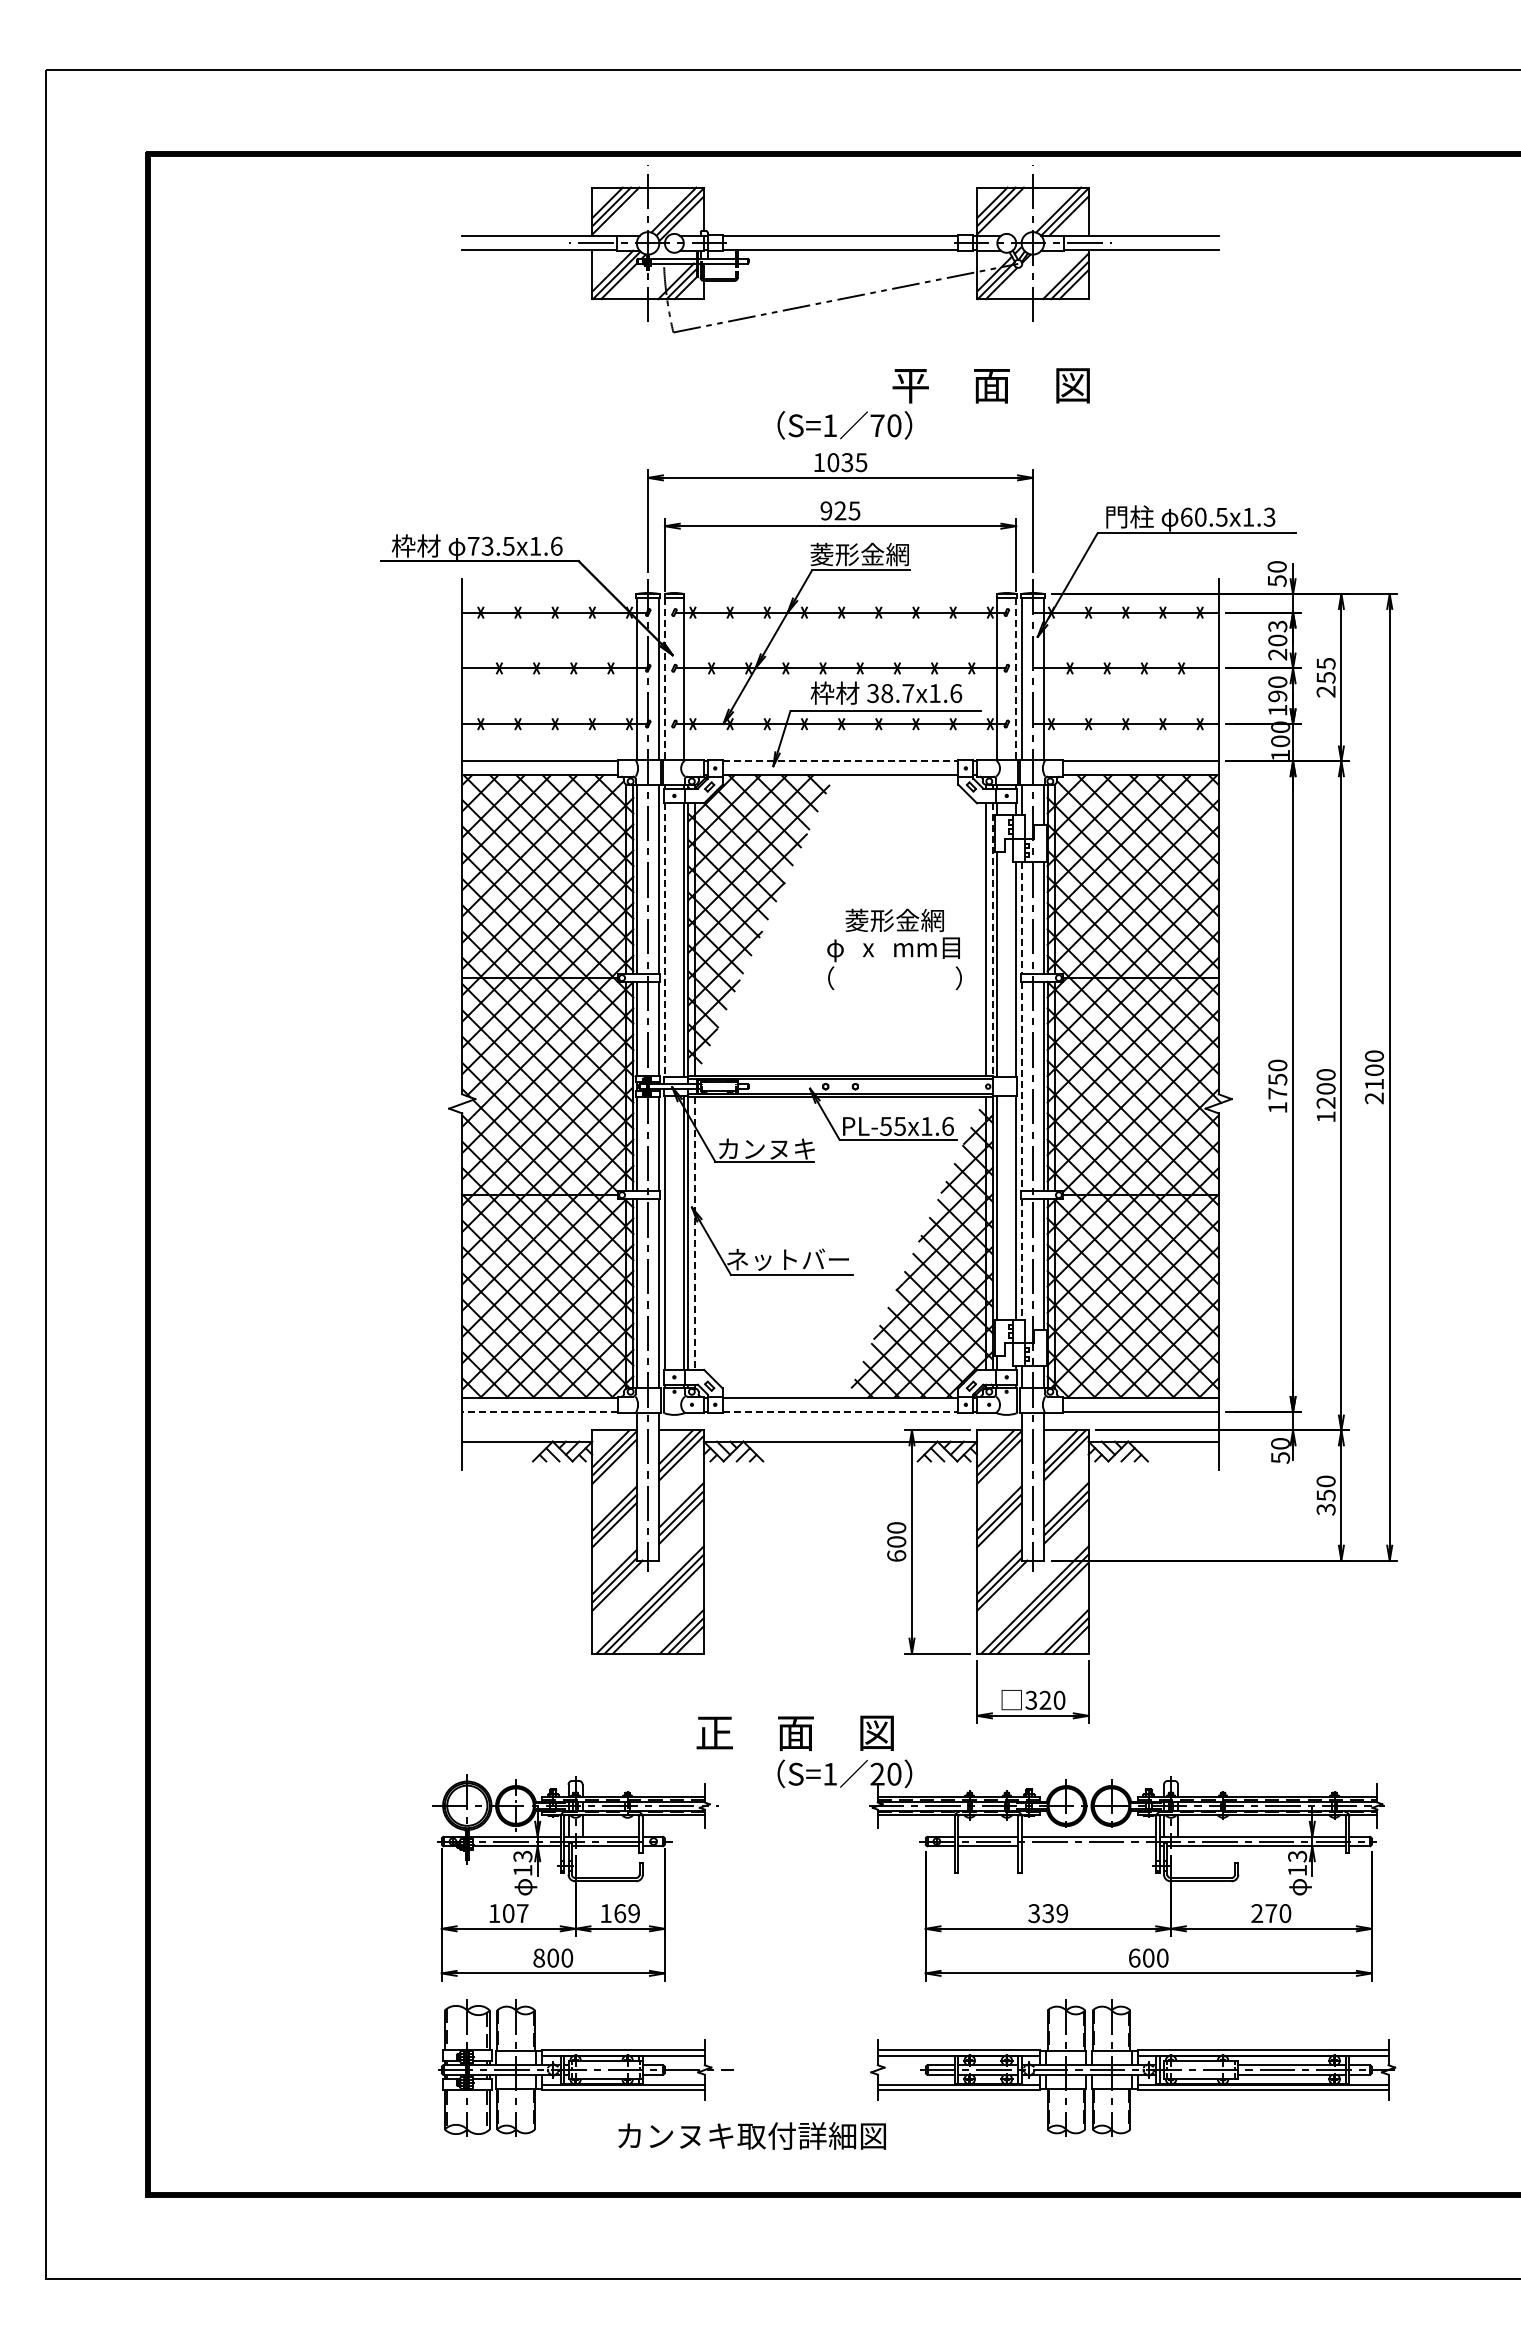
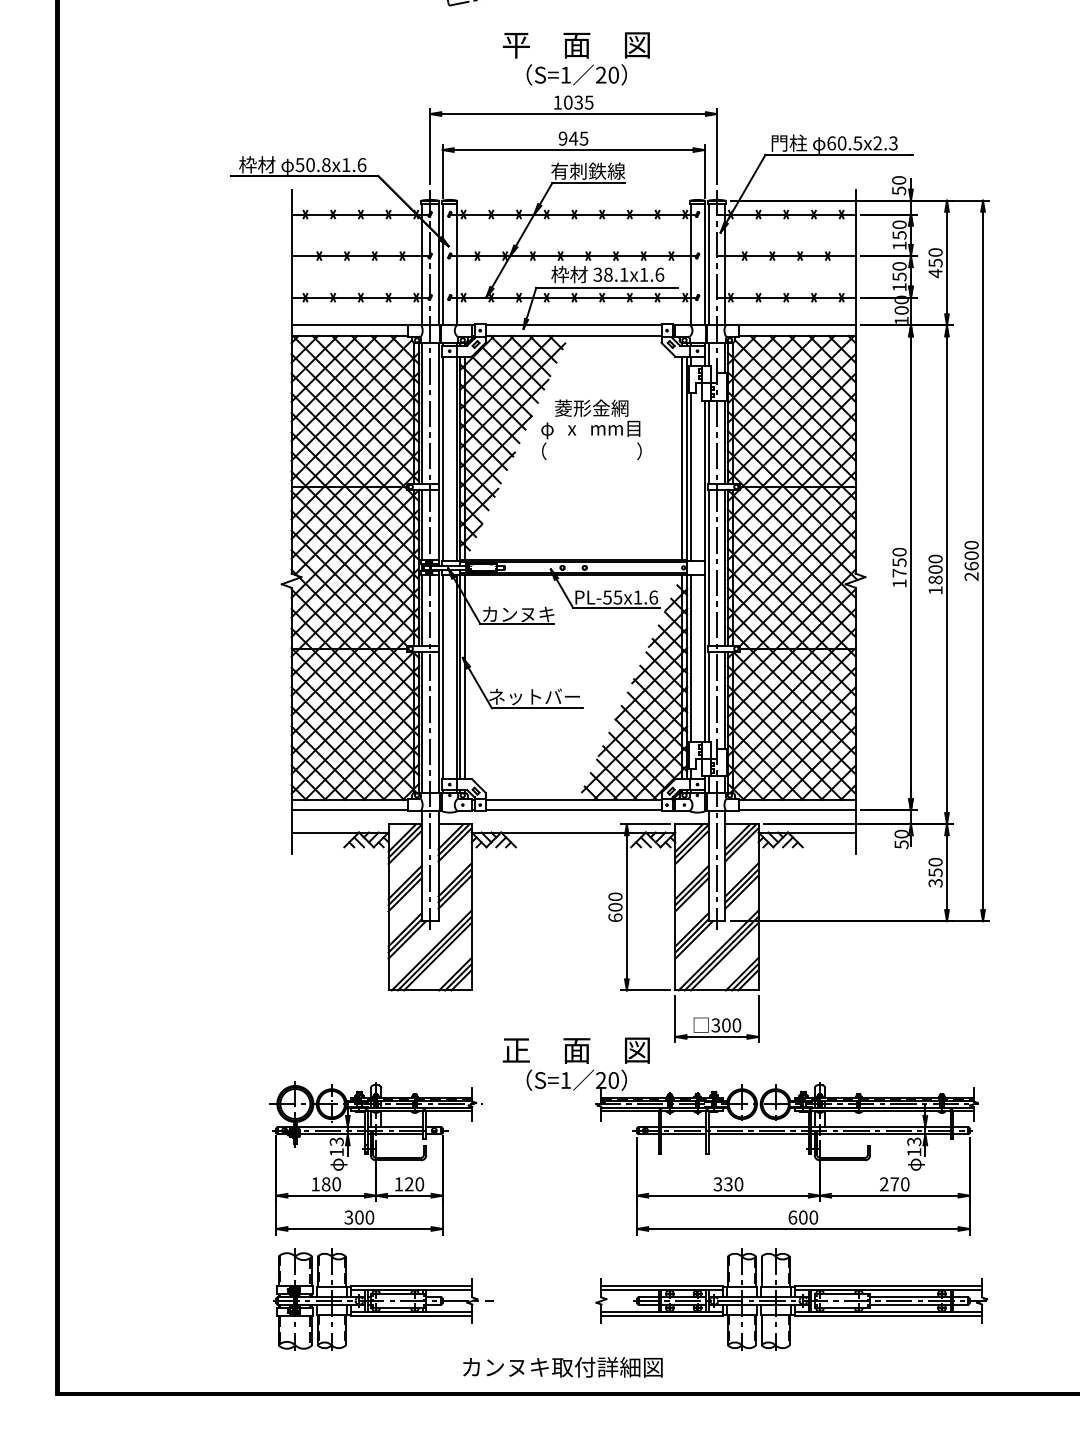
text: (990, 385) -> (575, 45), moved
text: (877, 425) -> (601, 75), 70 -> 20
text: (840, 510) -> (573, 138), 925 -> 945
text: (1248, 516) -> (877, 142), 60.5x1.3 -> 60.5x2.3
text: (490, 545) -> (312, 164), 73.5x1.6 -> 50.8x1.6
text: (859, 554) -> (587, 171), 菱形金網 -> 有刺鉄線
text: (1277, 640) -> (899, 235), 203 -> 150
text: (1325, 677) -> (935, 262), 255 -> 450
line: (664, 679) -> (442, 264), dashed -> solid
line: (1016, 679) -> (704, 264), dashed -> solid
text: (908, 693) -> (624, 274), 38.7x1.6 -> 38.1x1.6
text: (1277, 696) -> (899, 277), 190 -> 150
line: (840, 761) -> (573, 325), dashed -> solid
line: (1021, 918) -> (708, 442), dashed -> solid
line: (992, 939) -> (686, 458), dashed -> solid
line: (664, 940) -> (442, 458), dashed -> solid
text: (894, 949) -> (591, 429), moved
text: (1374, 1083) -> (971, 565), 2100 -> 2600
line: (1021, 1086) -> (708, 567), dashed -> solid
text: (1325, 1102) -> (935, 579), 1200 -> 1800
line: (695, 1233) -> (465, 677), dashed -> solid
line: (1021, 1259) -> (708, 696), dashed -> solid
line: (539, 1411) -> (349, 810), dashed -> solid
line: (840, 1411) -> (573, 810), dashed -> solid
text: (1045, 1700) -> (726, 1025), 320 -> 300
text: (794, 1733) -> (575, 1050), moved
line: (1088, 1846) -> (758, 1134), added
text: (515, 1913) -> (331, 1184), 107 -> 180
text: (626, 1913) -> (414, 1184), 169 -> 120
text: (1062, 1913) -> (739, 1184), 339 -> 330
text: (538, 1957) -> (348, 1217), 800 -> 300
text: (751, 2135) -> (562, 1366), moved

